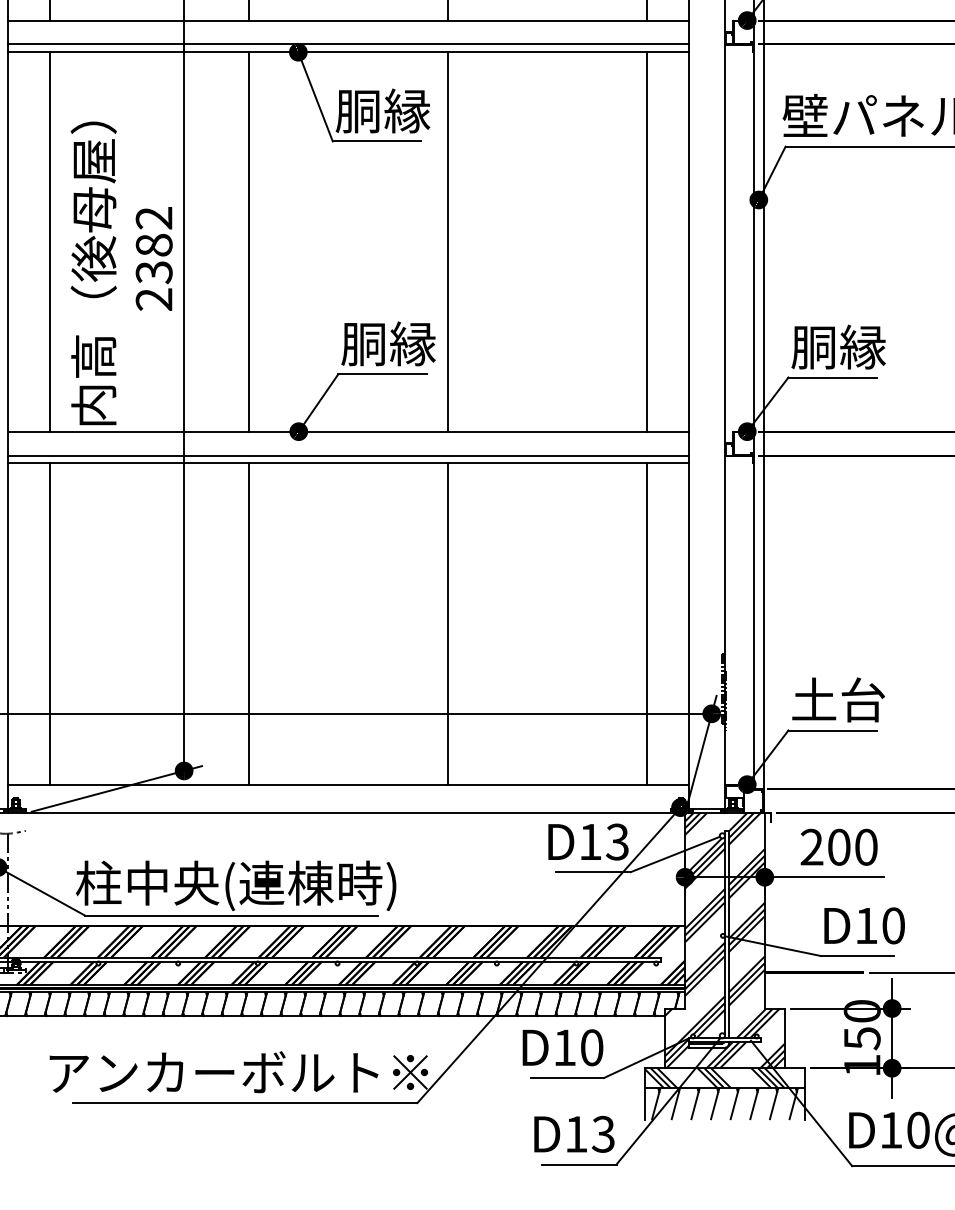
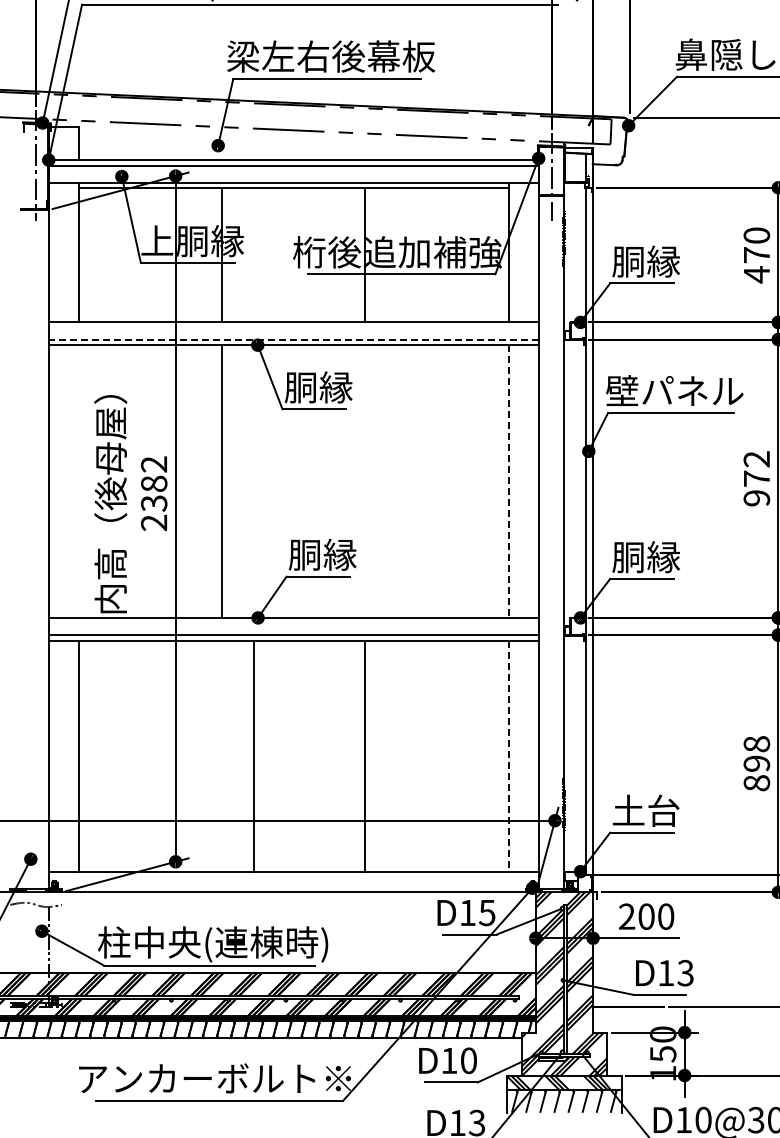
line: (348, 44) -> (293, 339), solid -> dashed
line: (50, 241) -> (79, 481), removed
line: (448, 241) -> (365, 481), removed
line: (647, 243) -> (508, 482), solid -> dashed
line: (249, 623) -> (254, 755), moved
line: (647, 624) -> (508, 756), solid -> dashed
text: (617, 841) -> (487, 912), D13 -> D15
text: (893, 926) -> (685, 973), D10 -> D13

